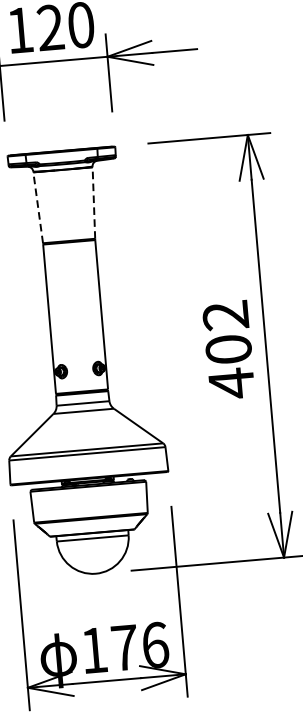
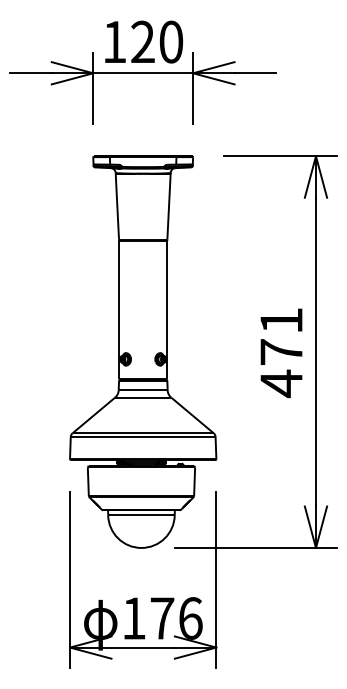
line: (94, 202) -> (169, 206), dashed -> solid
line: (38, 207) -> (117, 206), dashed -> solid
text: (227, 331) -> (281, 335), 402 -> 471

